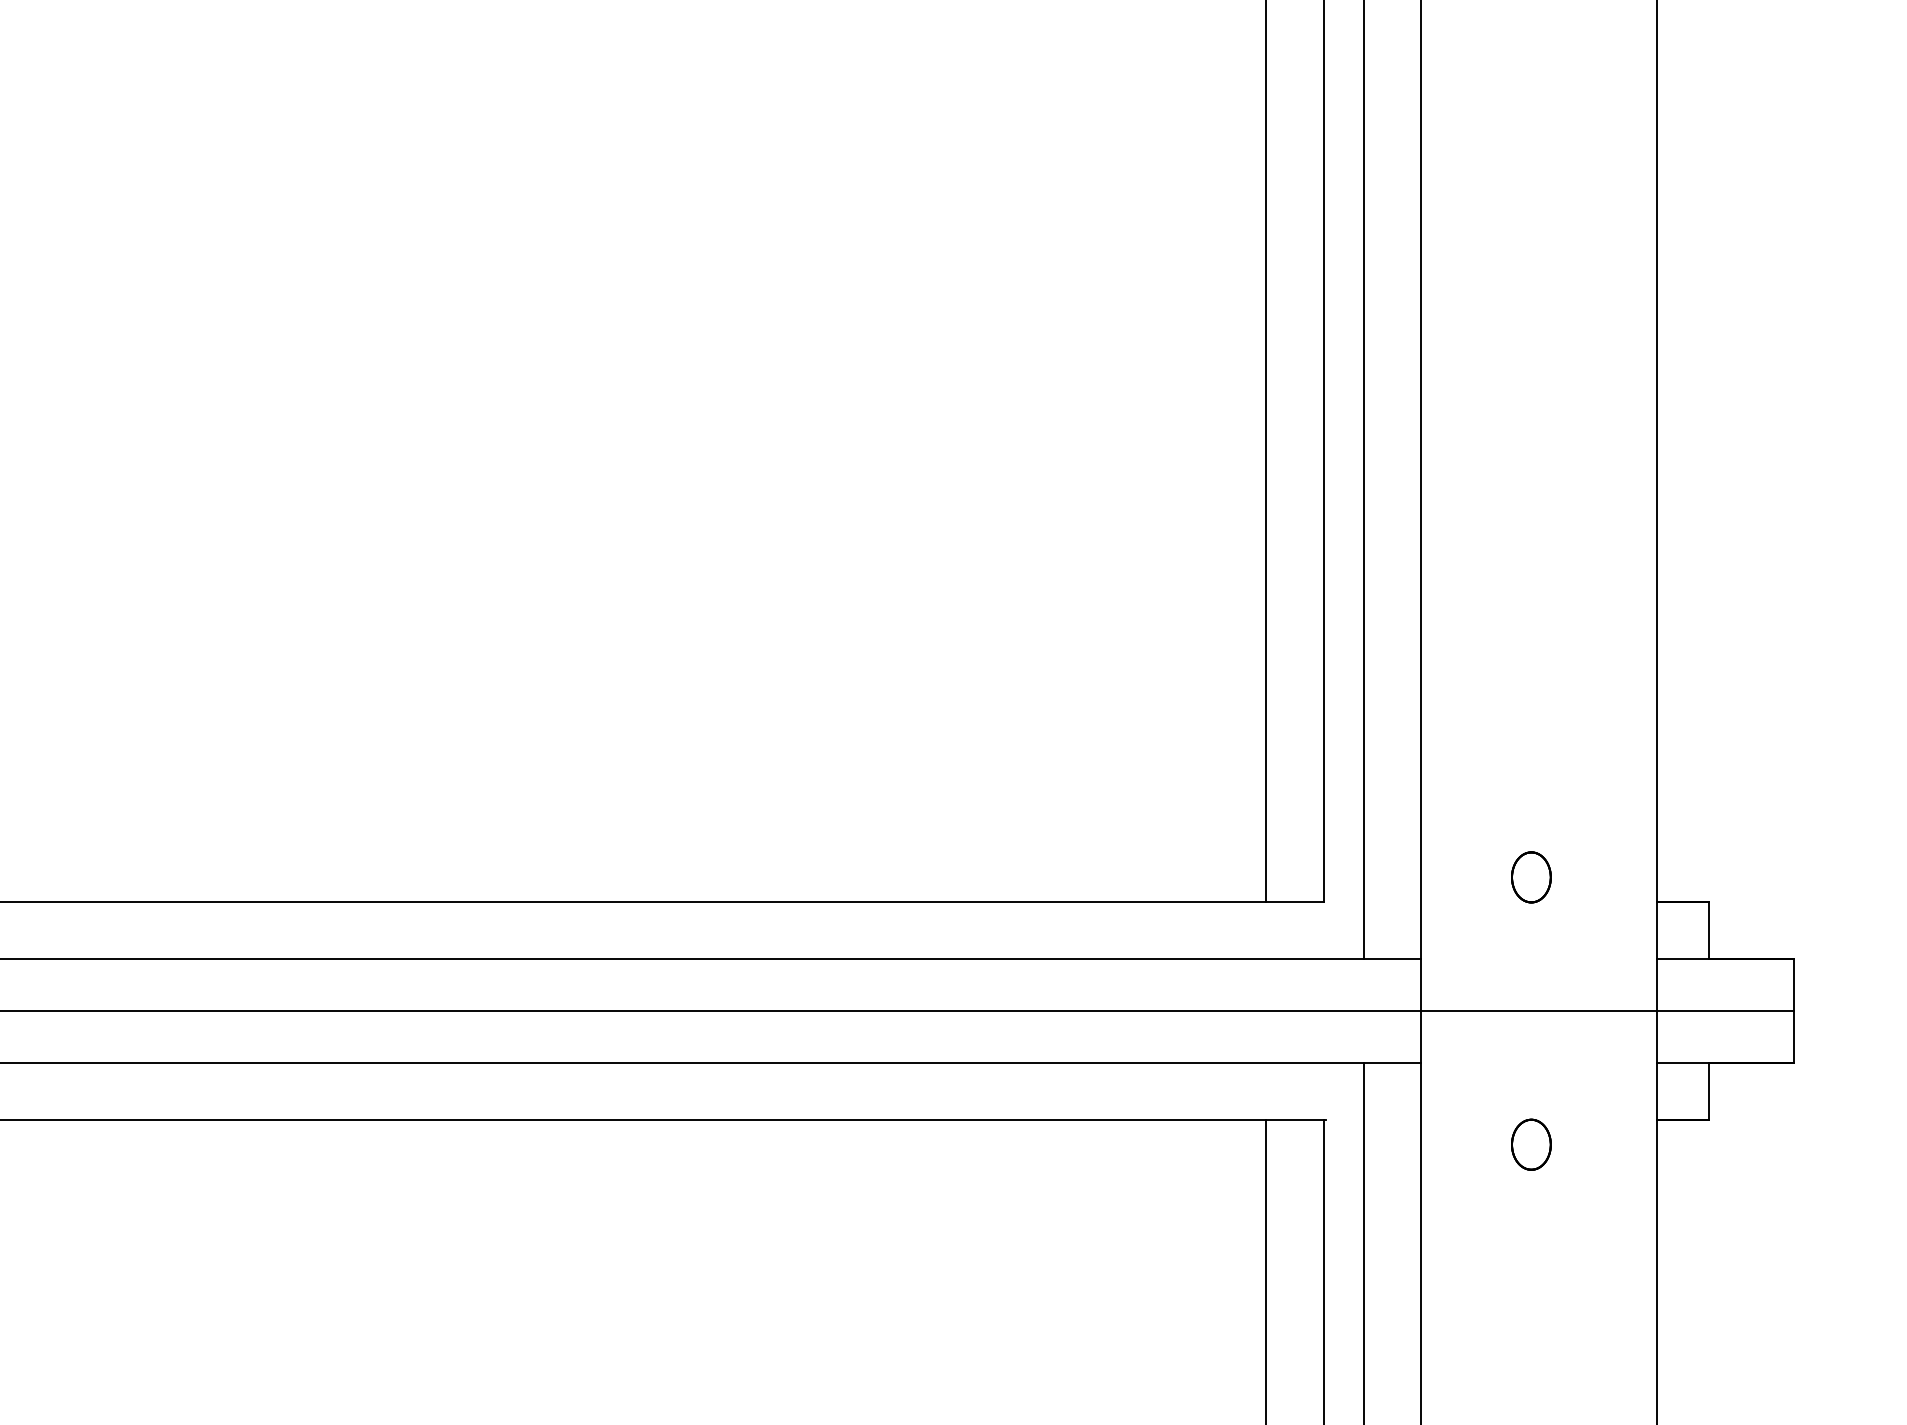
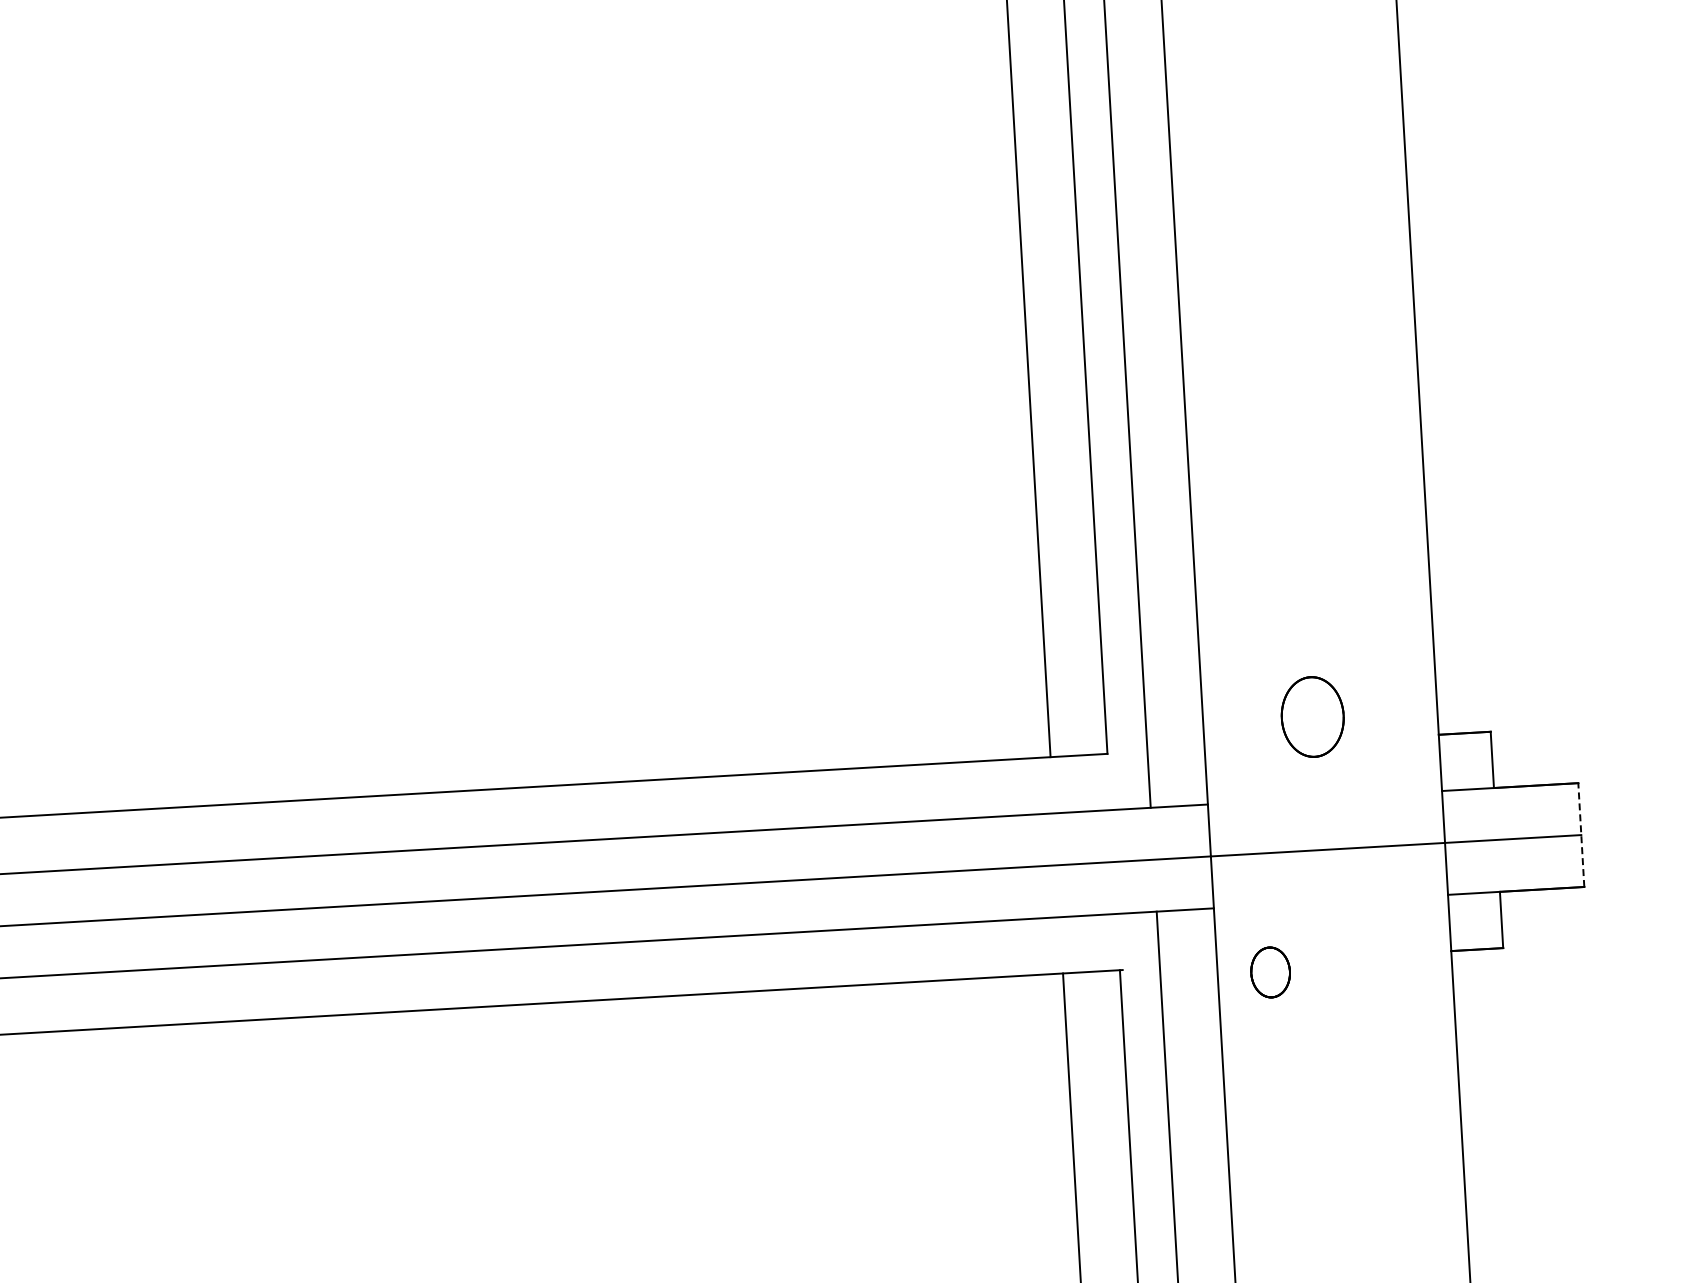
part: (1531, 877) -> (1312, 717), size x1.6
line: (1793, 1010) -> (1581, 834), solid -> dashed
part: (1531, 1144) -> (1270, 972), moved

